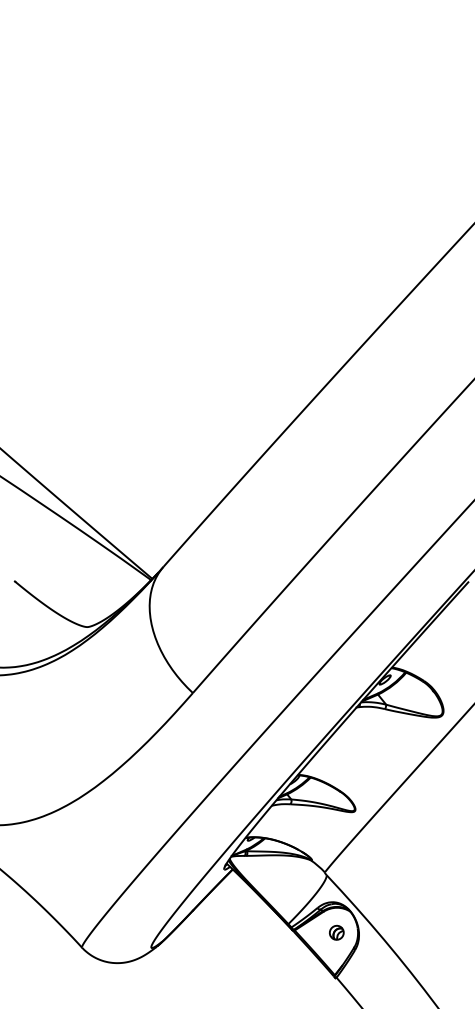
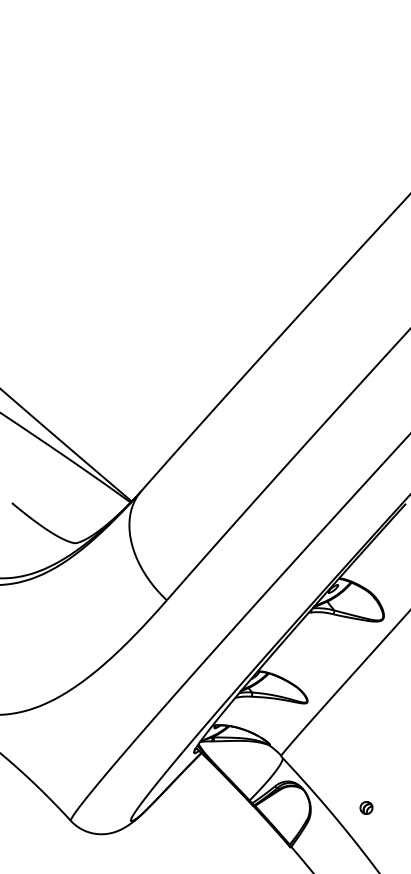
part: (336, 932) -> (366, 807), moved

